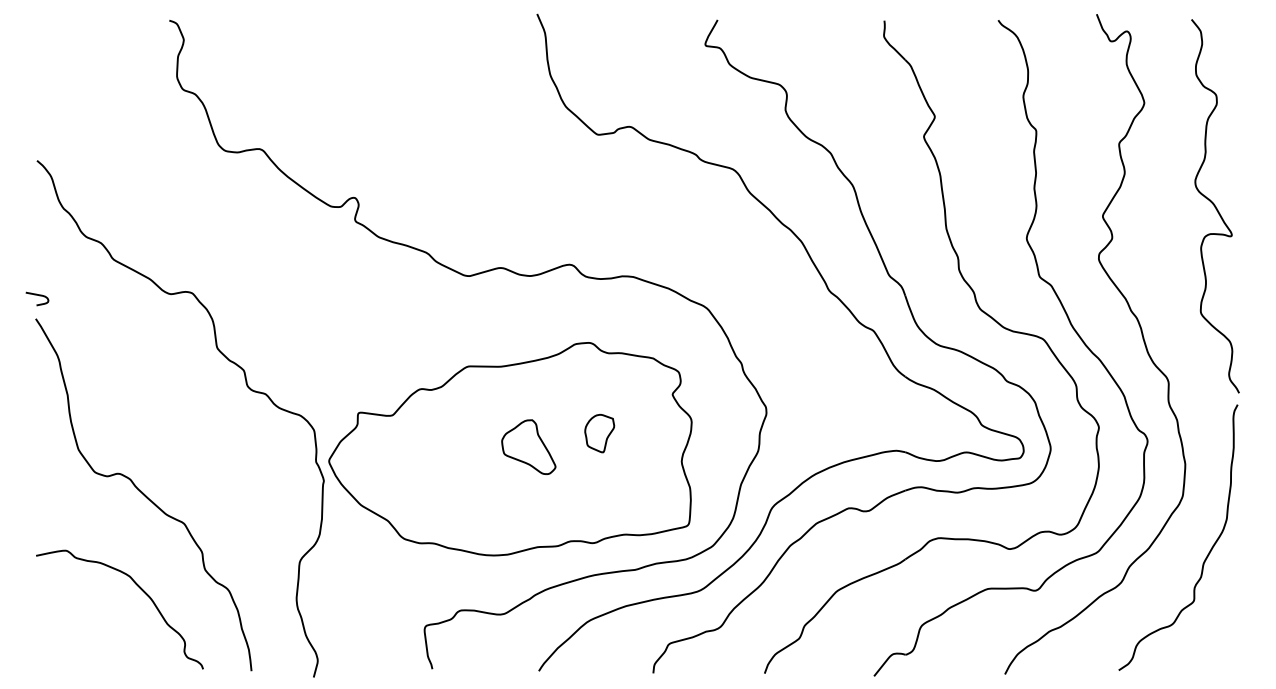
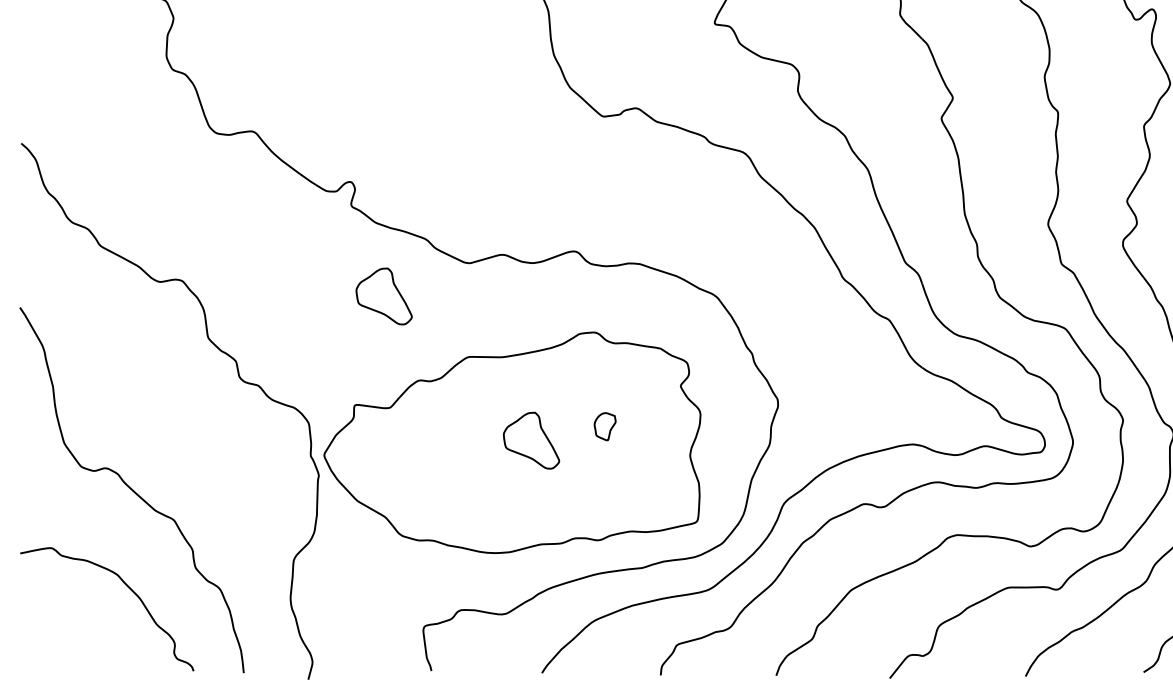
curve: (39, 296) -> (23, 284), removed
part: (386, 308) -> (383, 296), added
part: (599, 433) -> (604, 426), size x0.7

